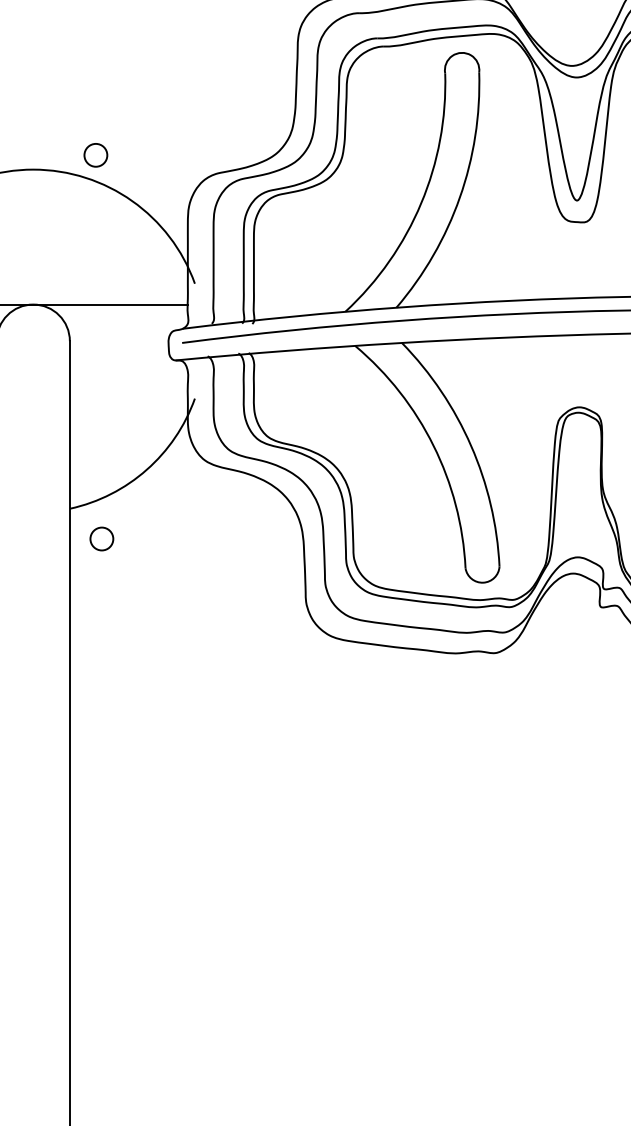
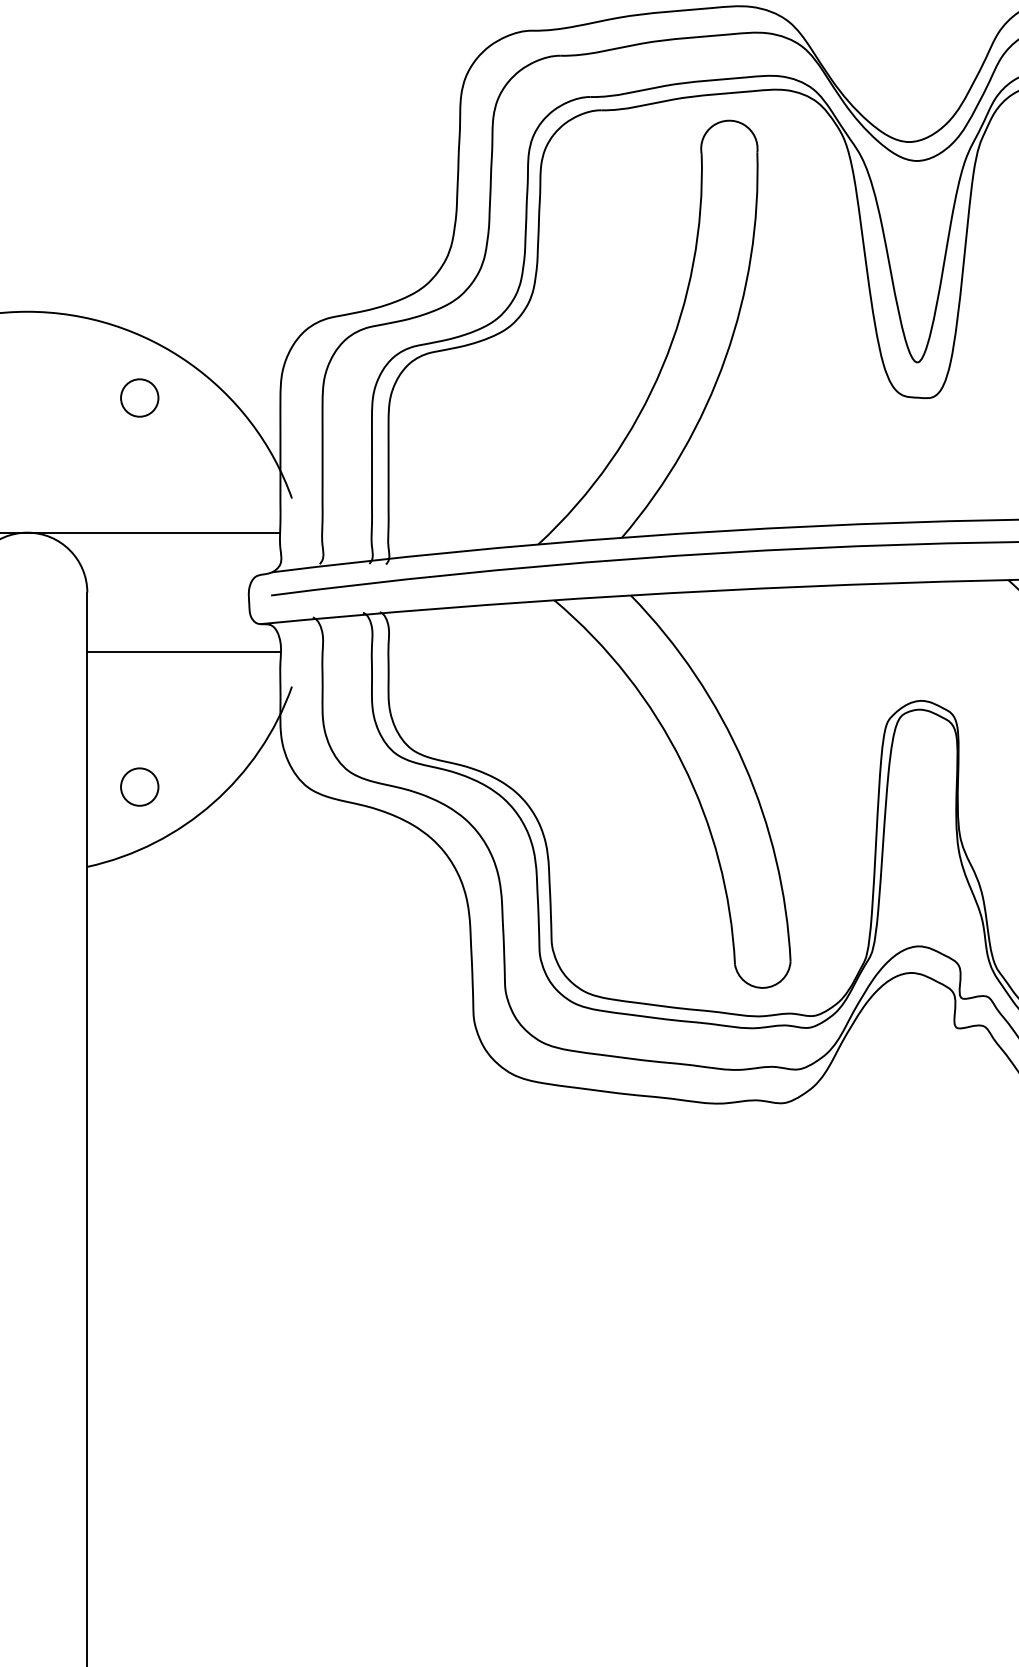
circle: (95, 155) -> (139, 398), moved
line: (128, 377) -> (183, 652), added
circle: (101, 538) -> (139, 786), moved

